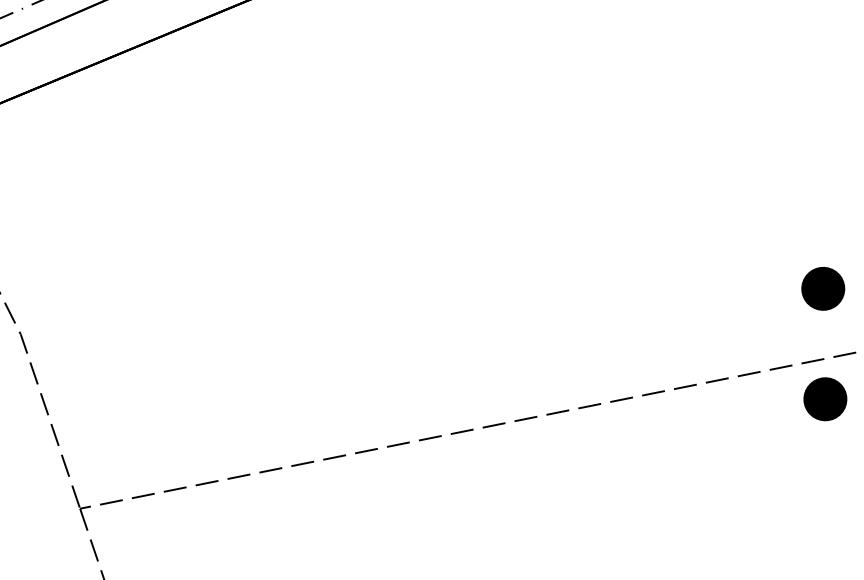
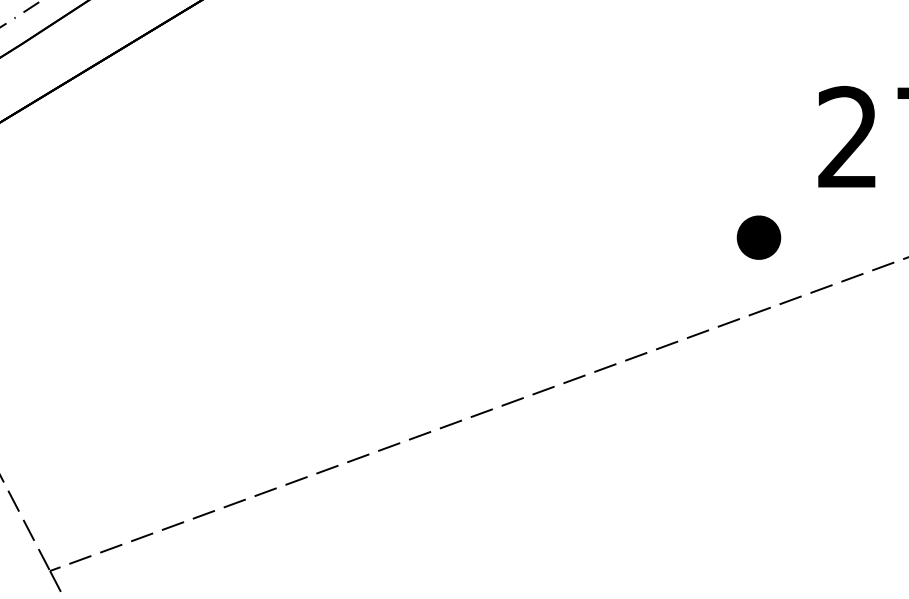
part: (824, 398) -> (777, 347), removed

